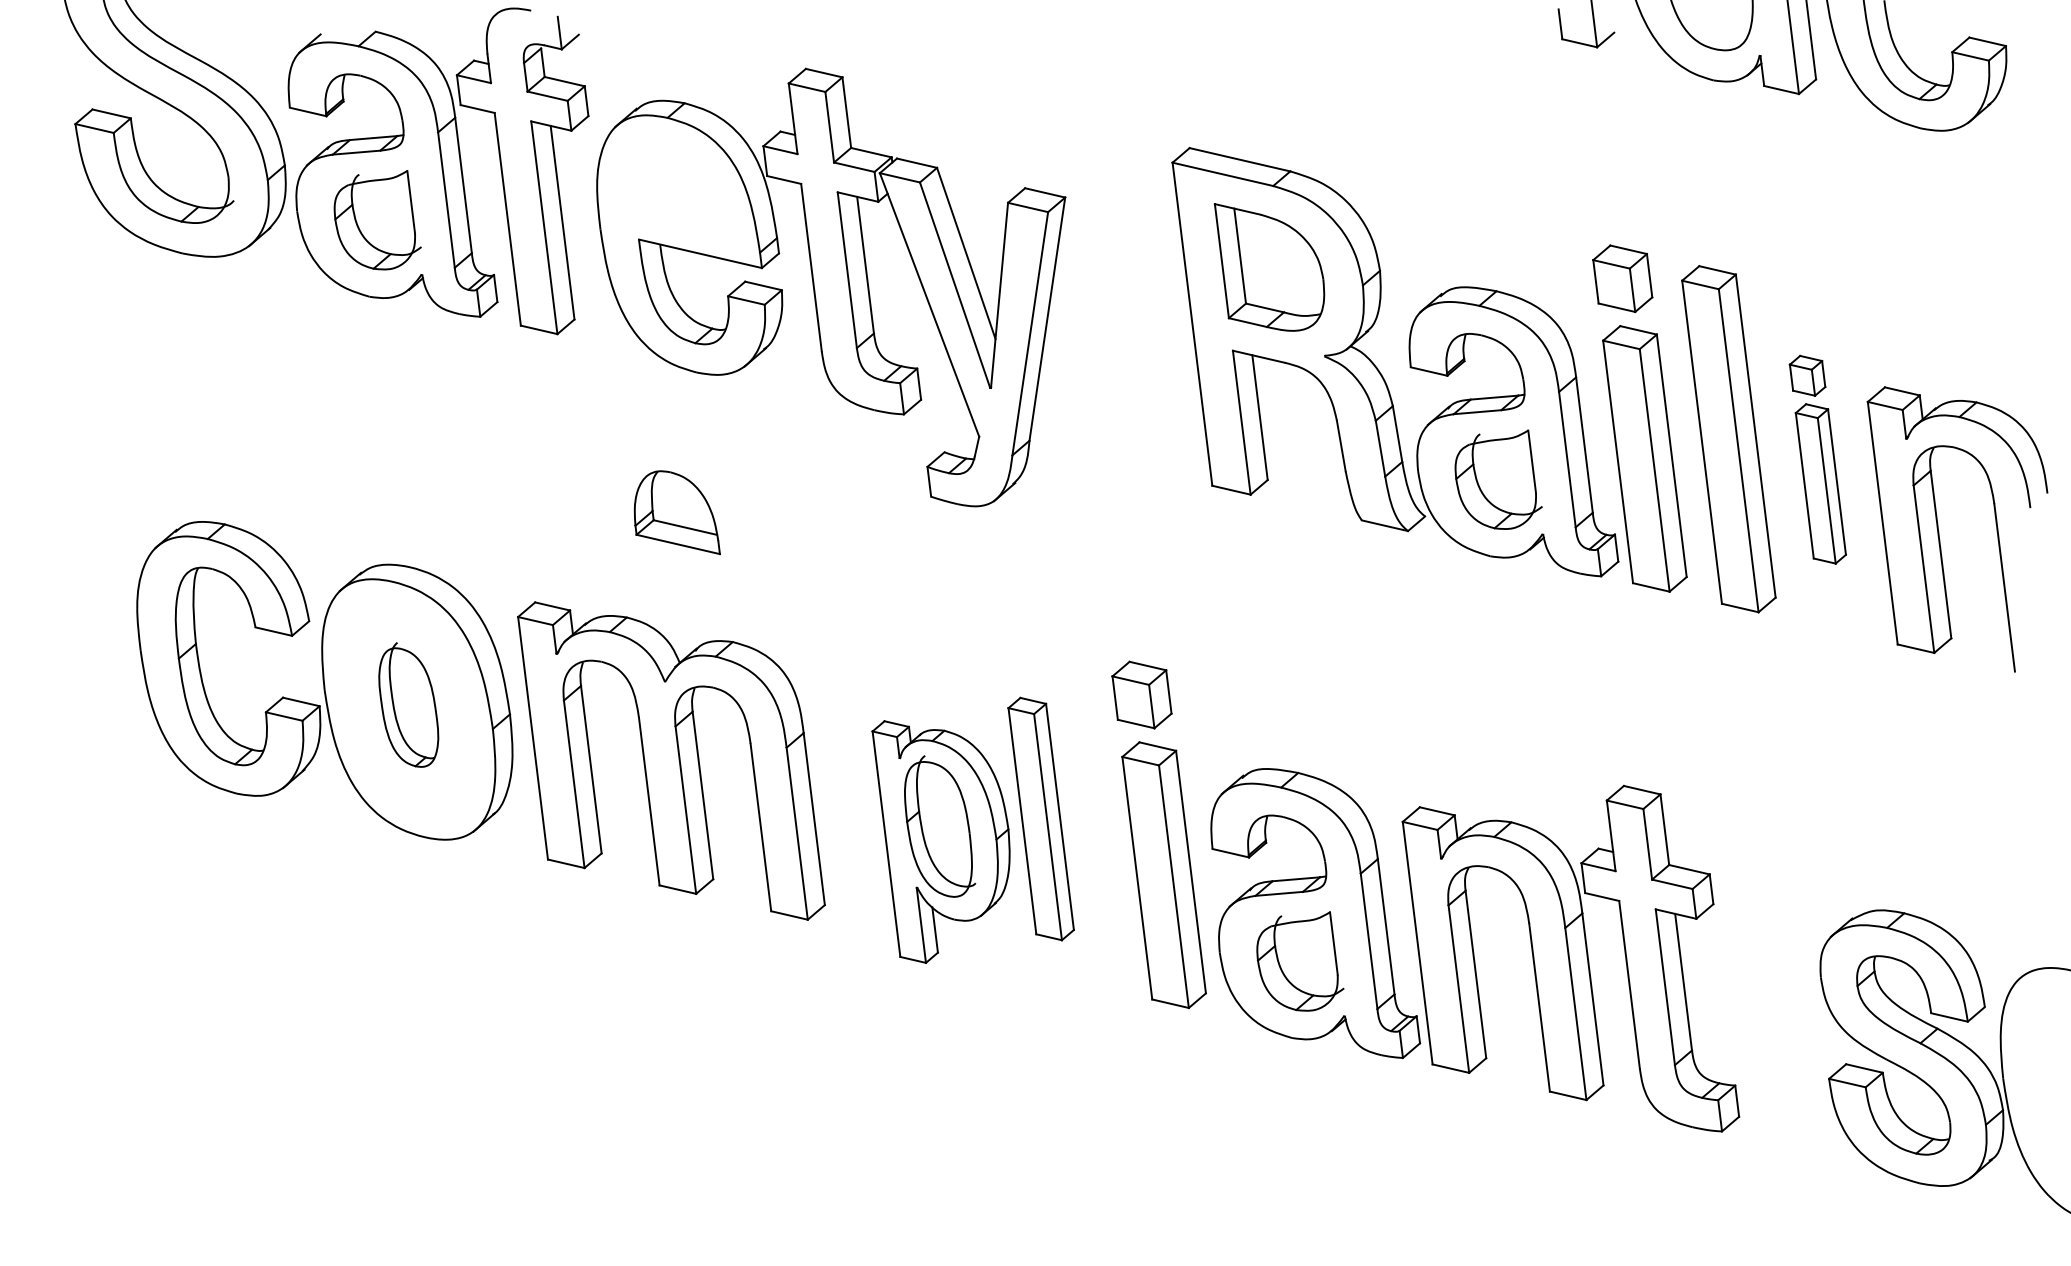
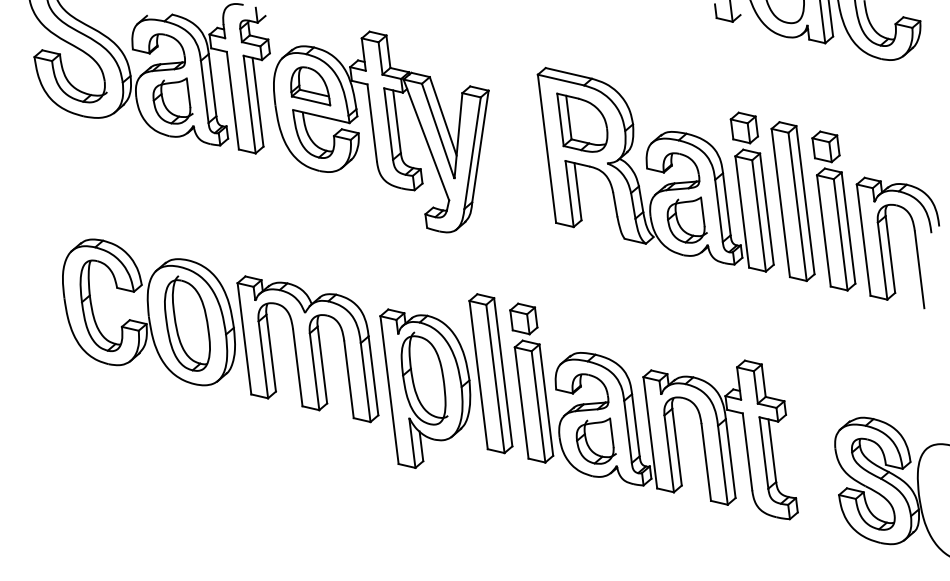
part: (1816, 458) -> (833, 210), size x1.67
part: (676, 513) -> (310, 86), moved
part: (408, 704) -> (187, 323), size x1.67
part: (973, 829) -> (446, 380), size x1.43

